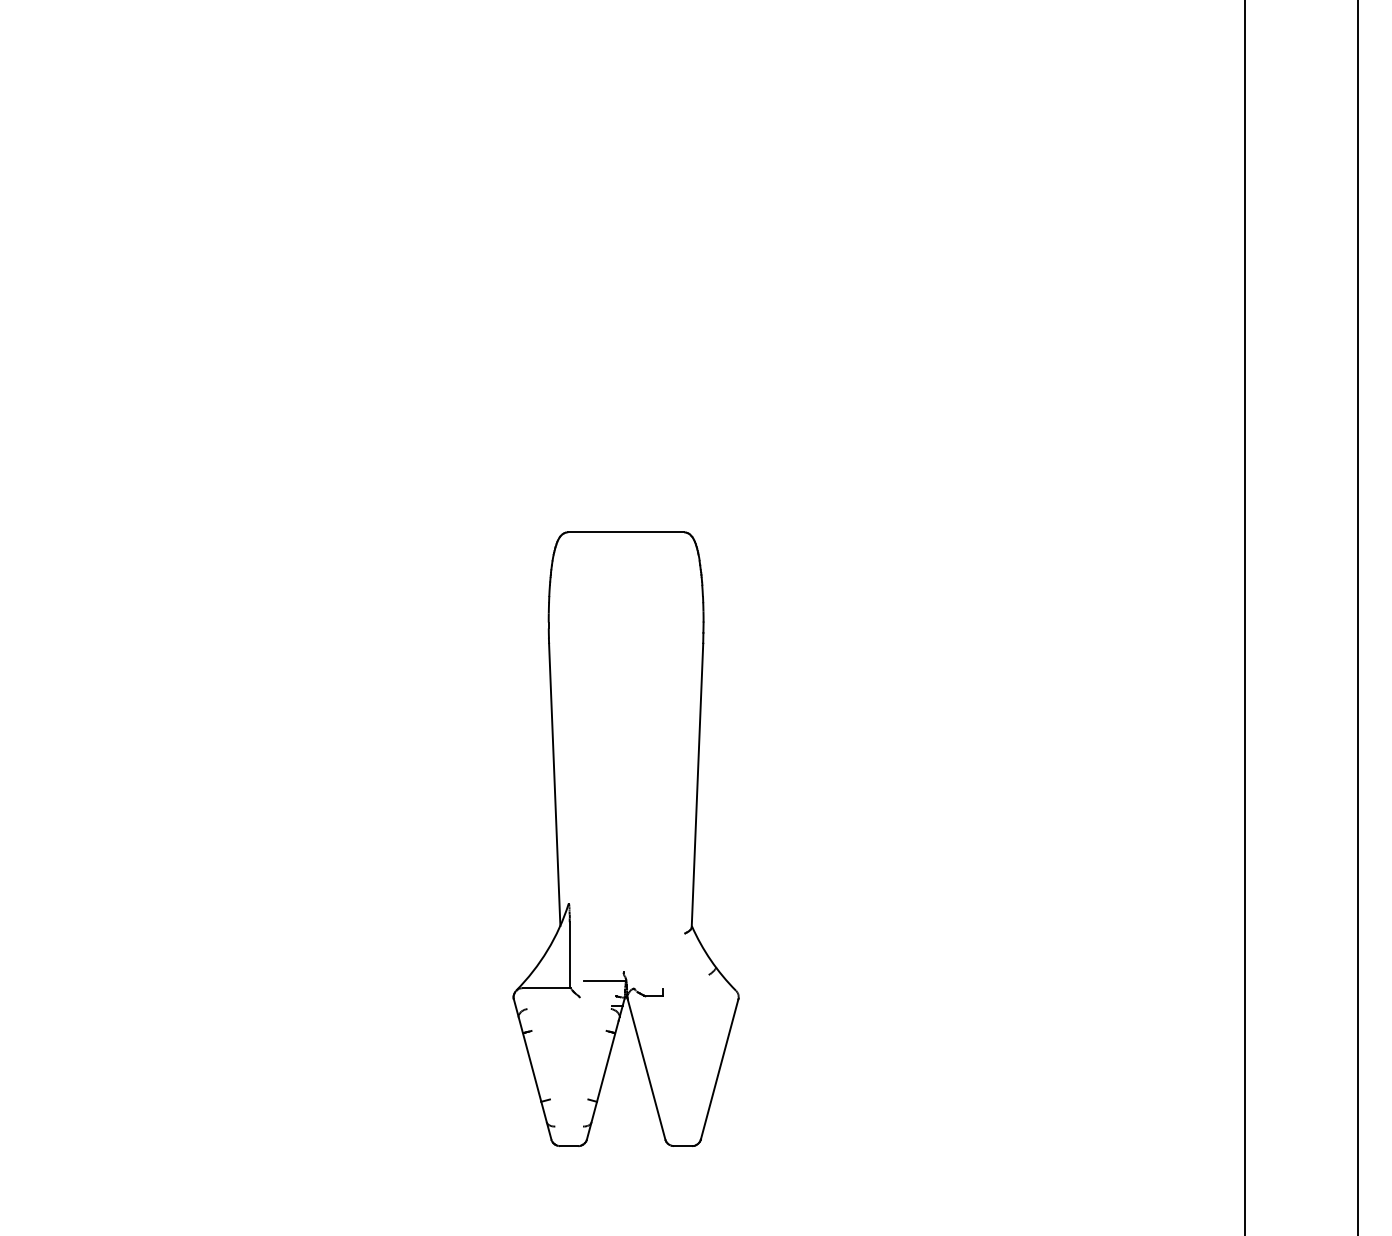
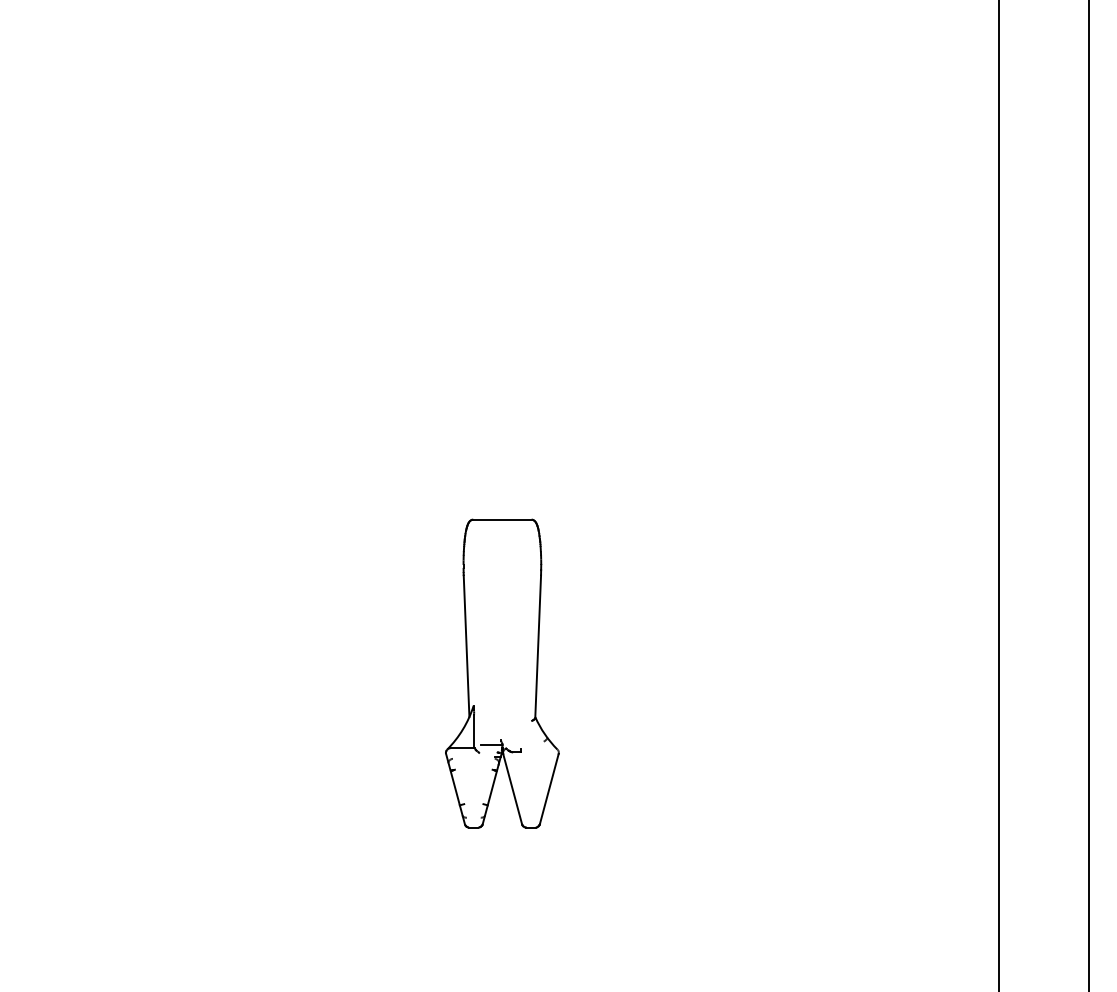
part: (625, 839) -> (501, 673), size x0.62

